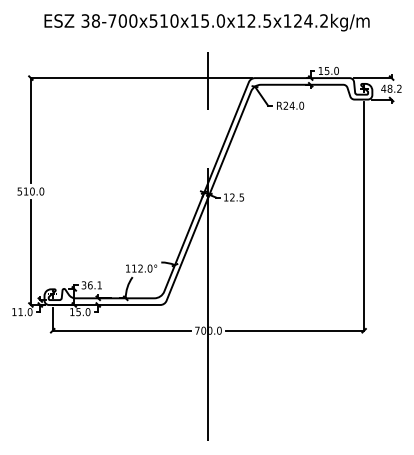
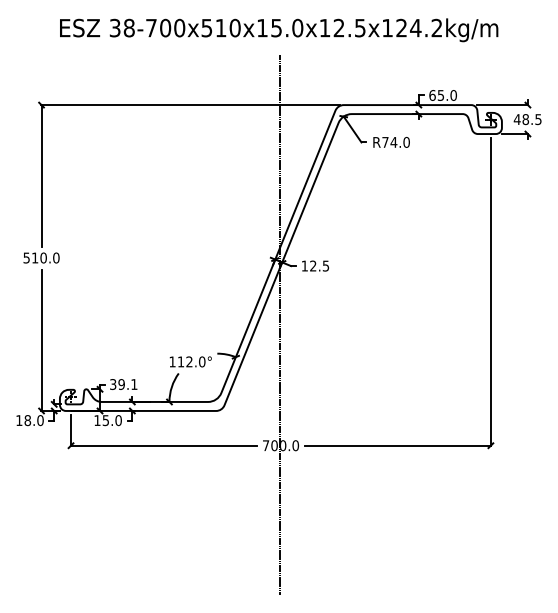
text: (320, 71) -> (432, 95), 15.0 -> 65.0
text: (399, 88) -> (538, 119), 48.2 -> 48.5
text: (285, 105) -> (385, 142), R24.0 -> R74.0
text: (90, 285) -> (121, 384), 36.1 -> 39.1
text: (20, 312) -> (27, 420), 11.0 -> 18.0

